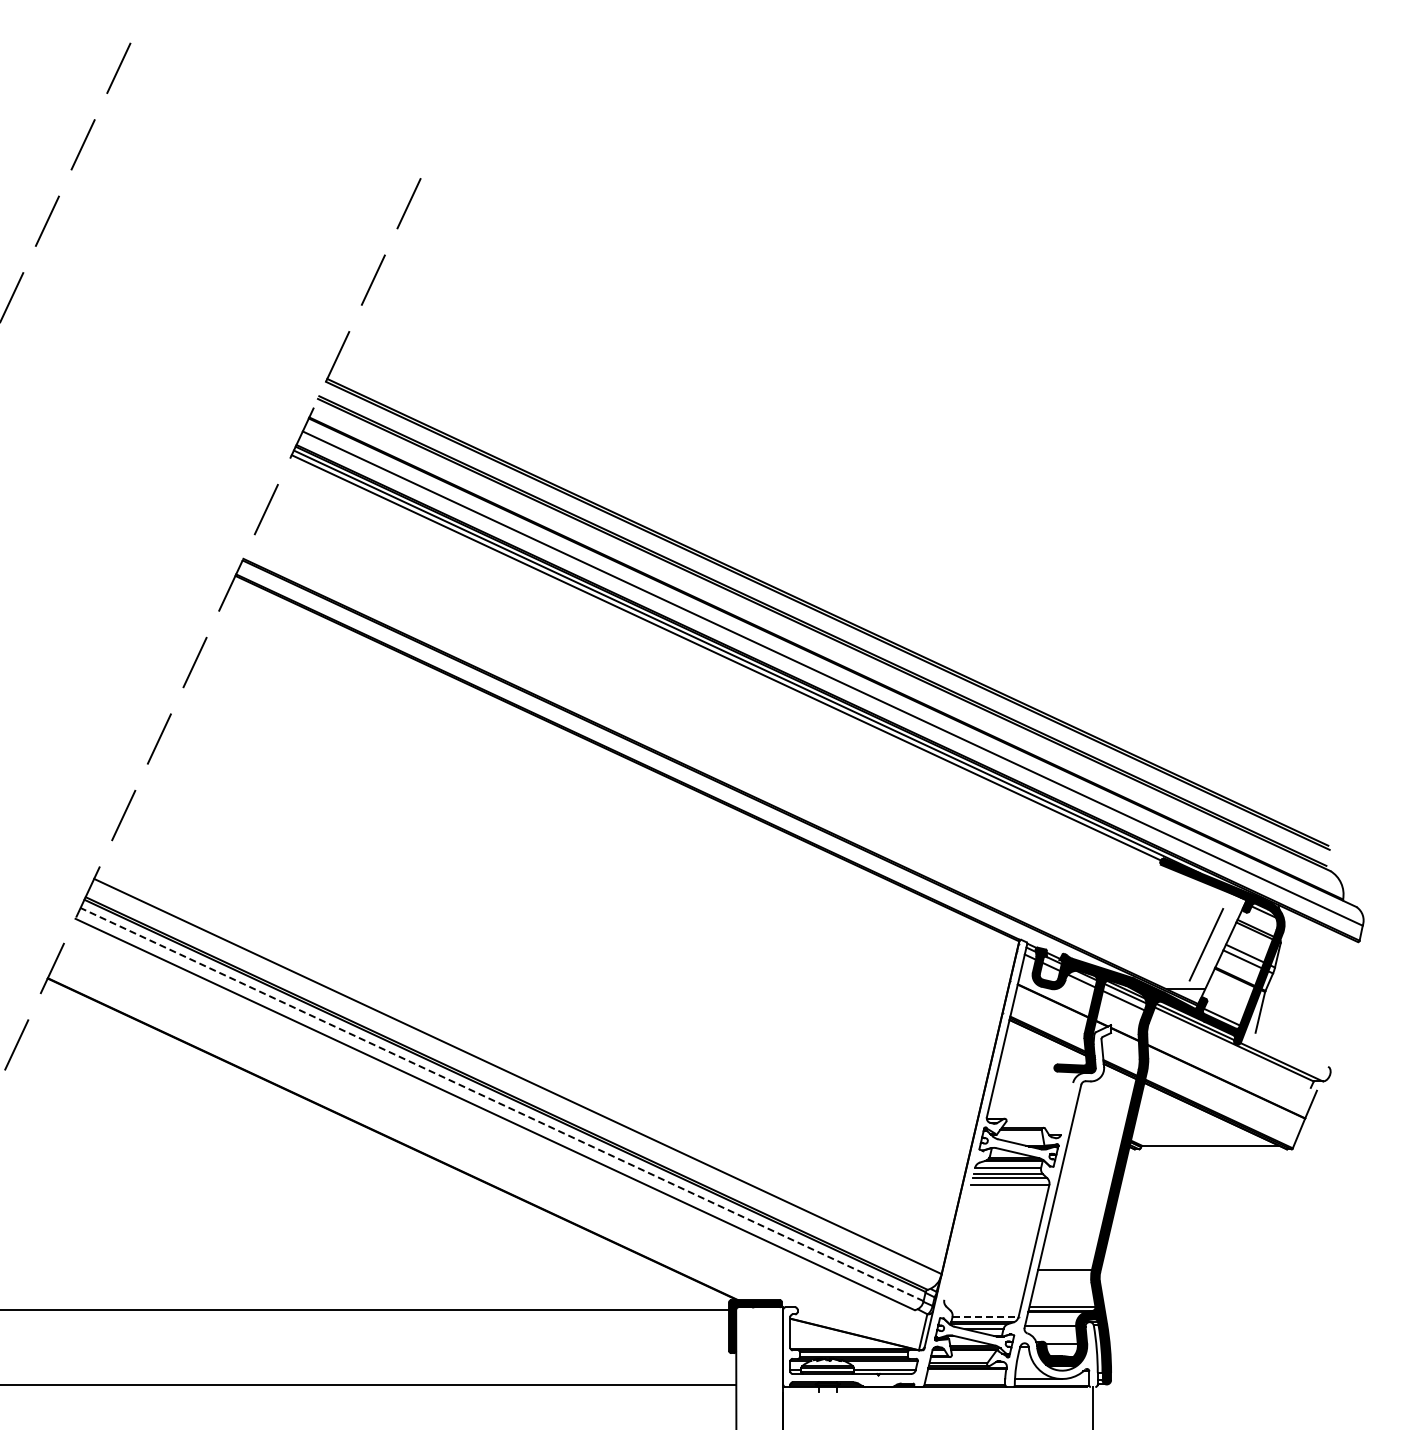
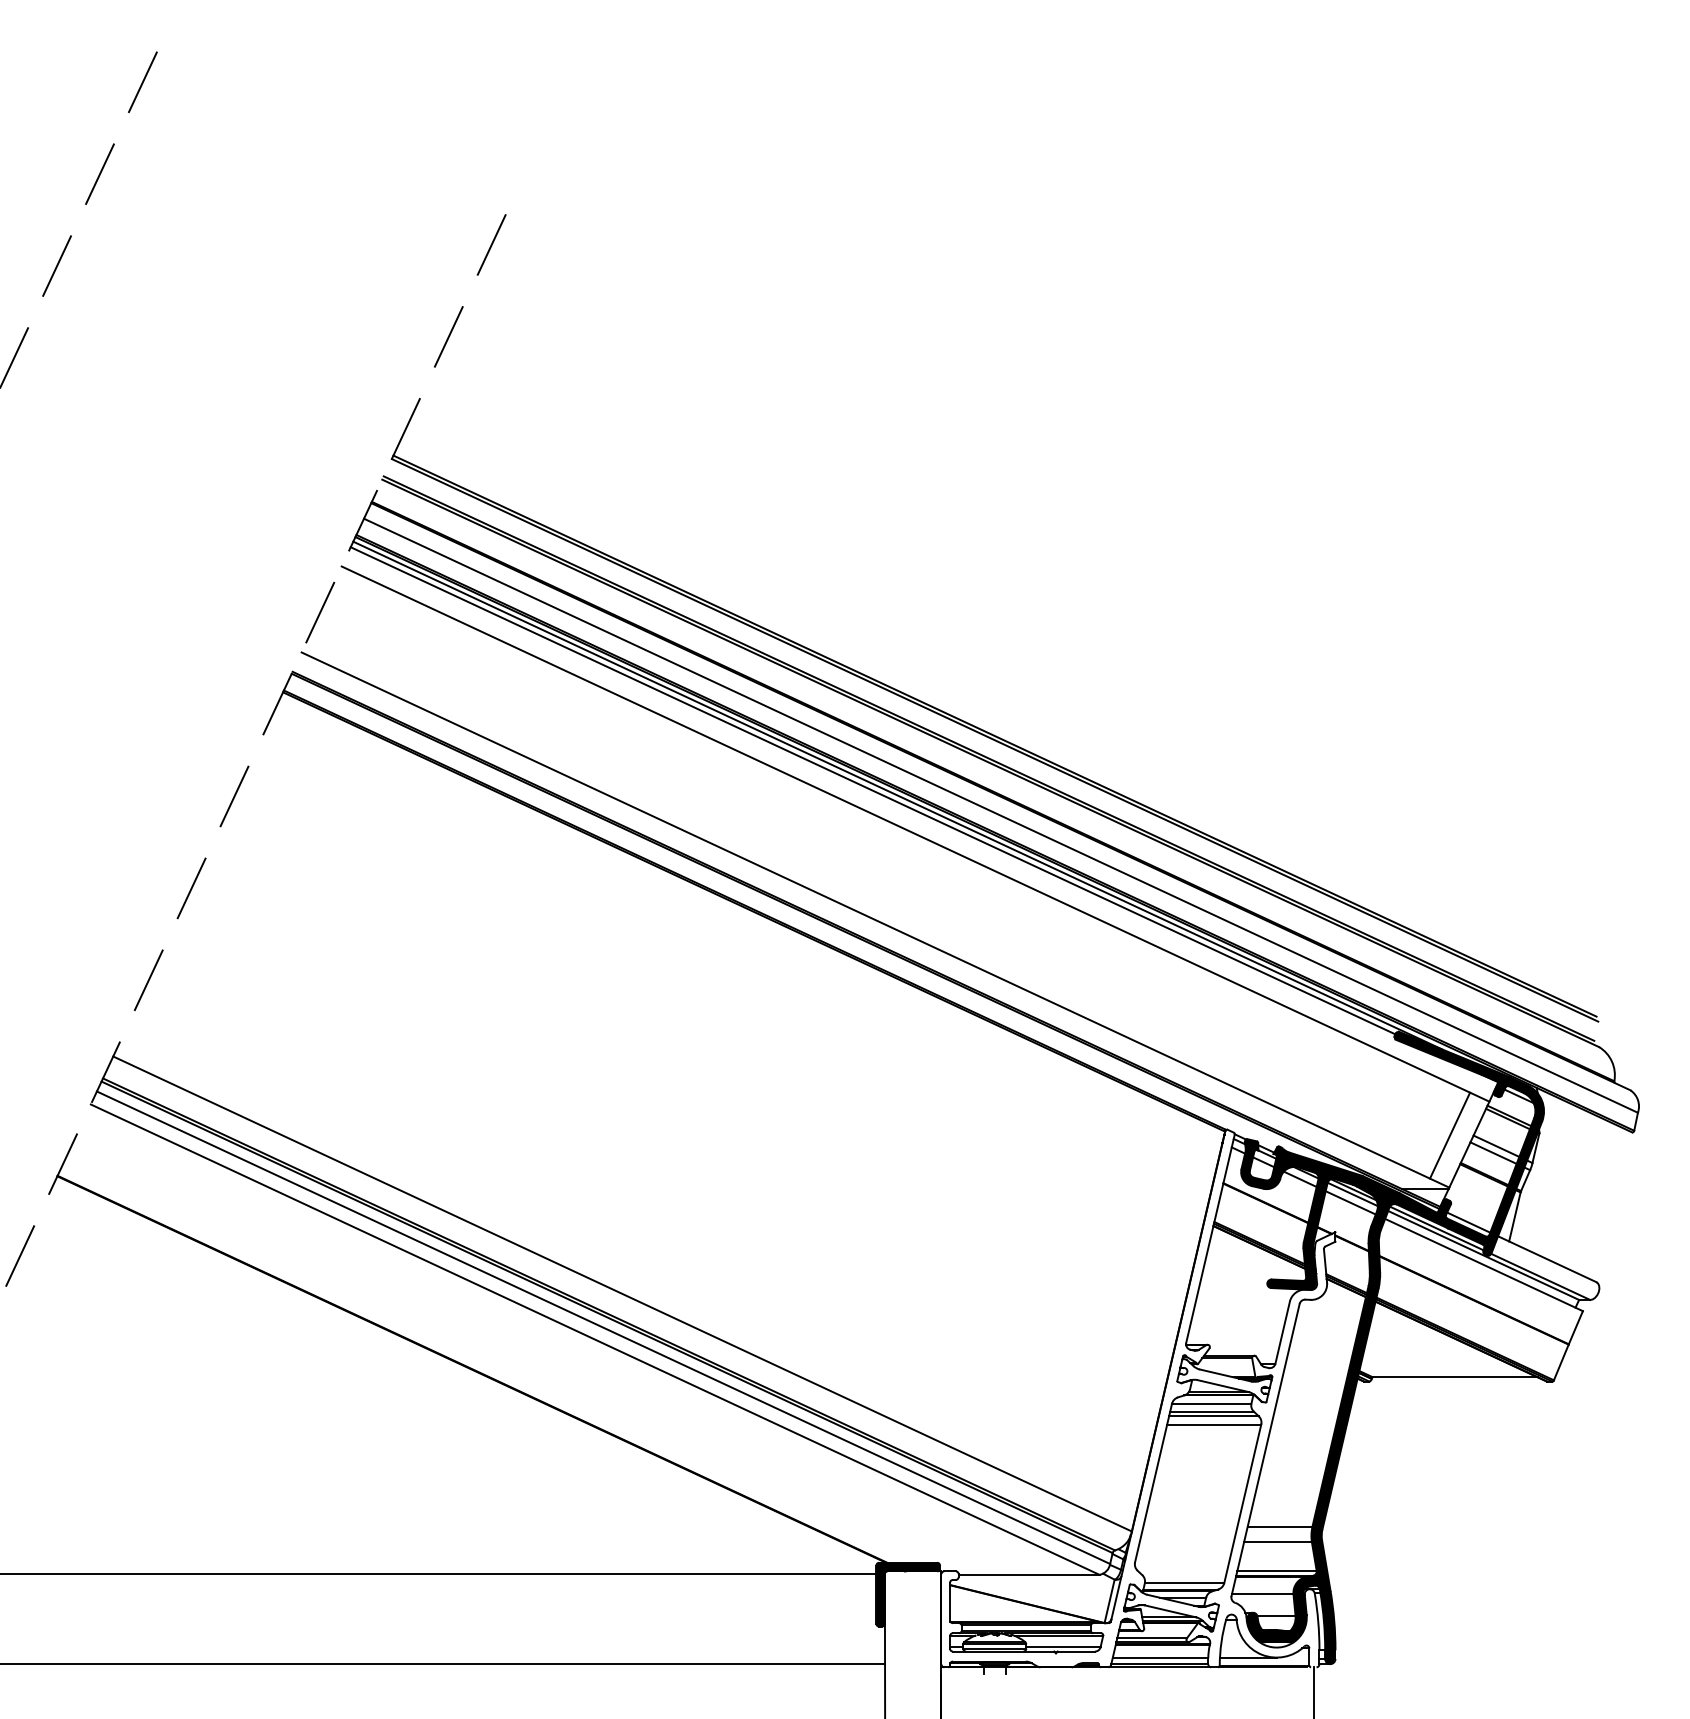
line: (761, 693) -> (915, 833), added
line: (727, 765) -> (874, 920), added
line: (1287, 1047) -> (1547, 1259), added
line: (1234, 1052) -> (1483, 1265), added
line: (501, 1104) -> (602, 1327), dashed -> solid
line: (1067, 1108) -> (1283, 1332), added
line: (959, 1233) -> (1153, 1482), added
line: (1063, 1283) -> (1278, 1542), added
line: (855, 1310) -> (1028, 1575), added
line: (986, 1317) -> (1185, 1583), dashed -> solid
line: (965, 1379) -> (1160, 1658), added

